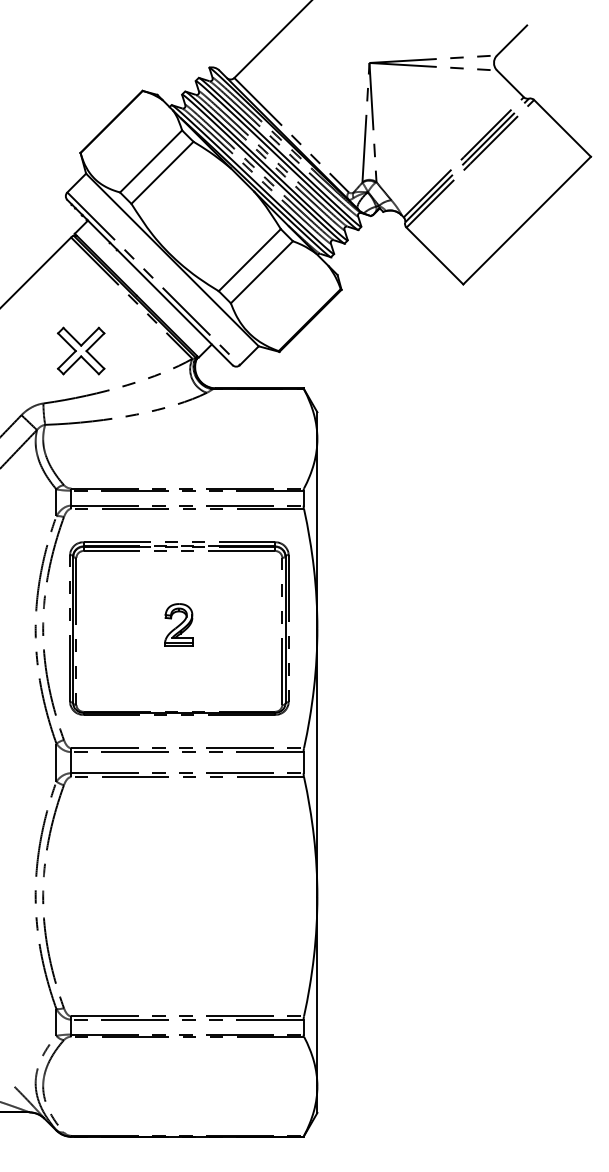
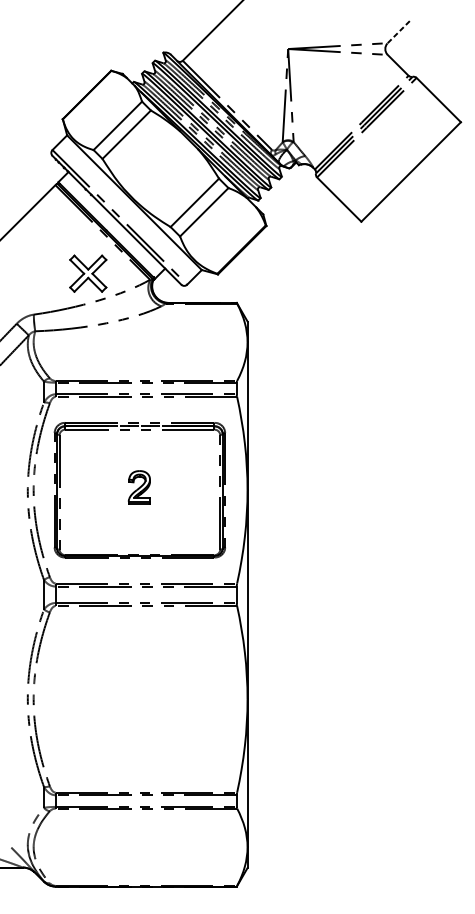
line: (512, 40) -> (399, 31), solid -> dashed
part: (81, 350) -> (88, 273), moved

